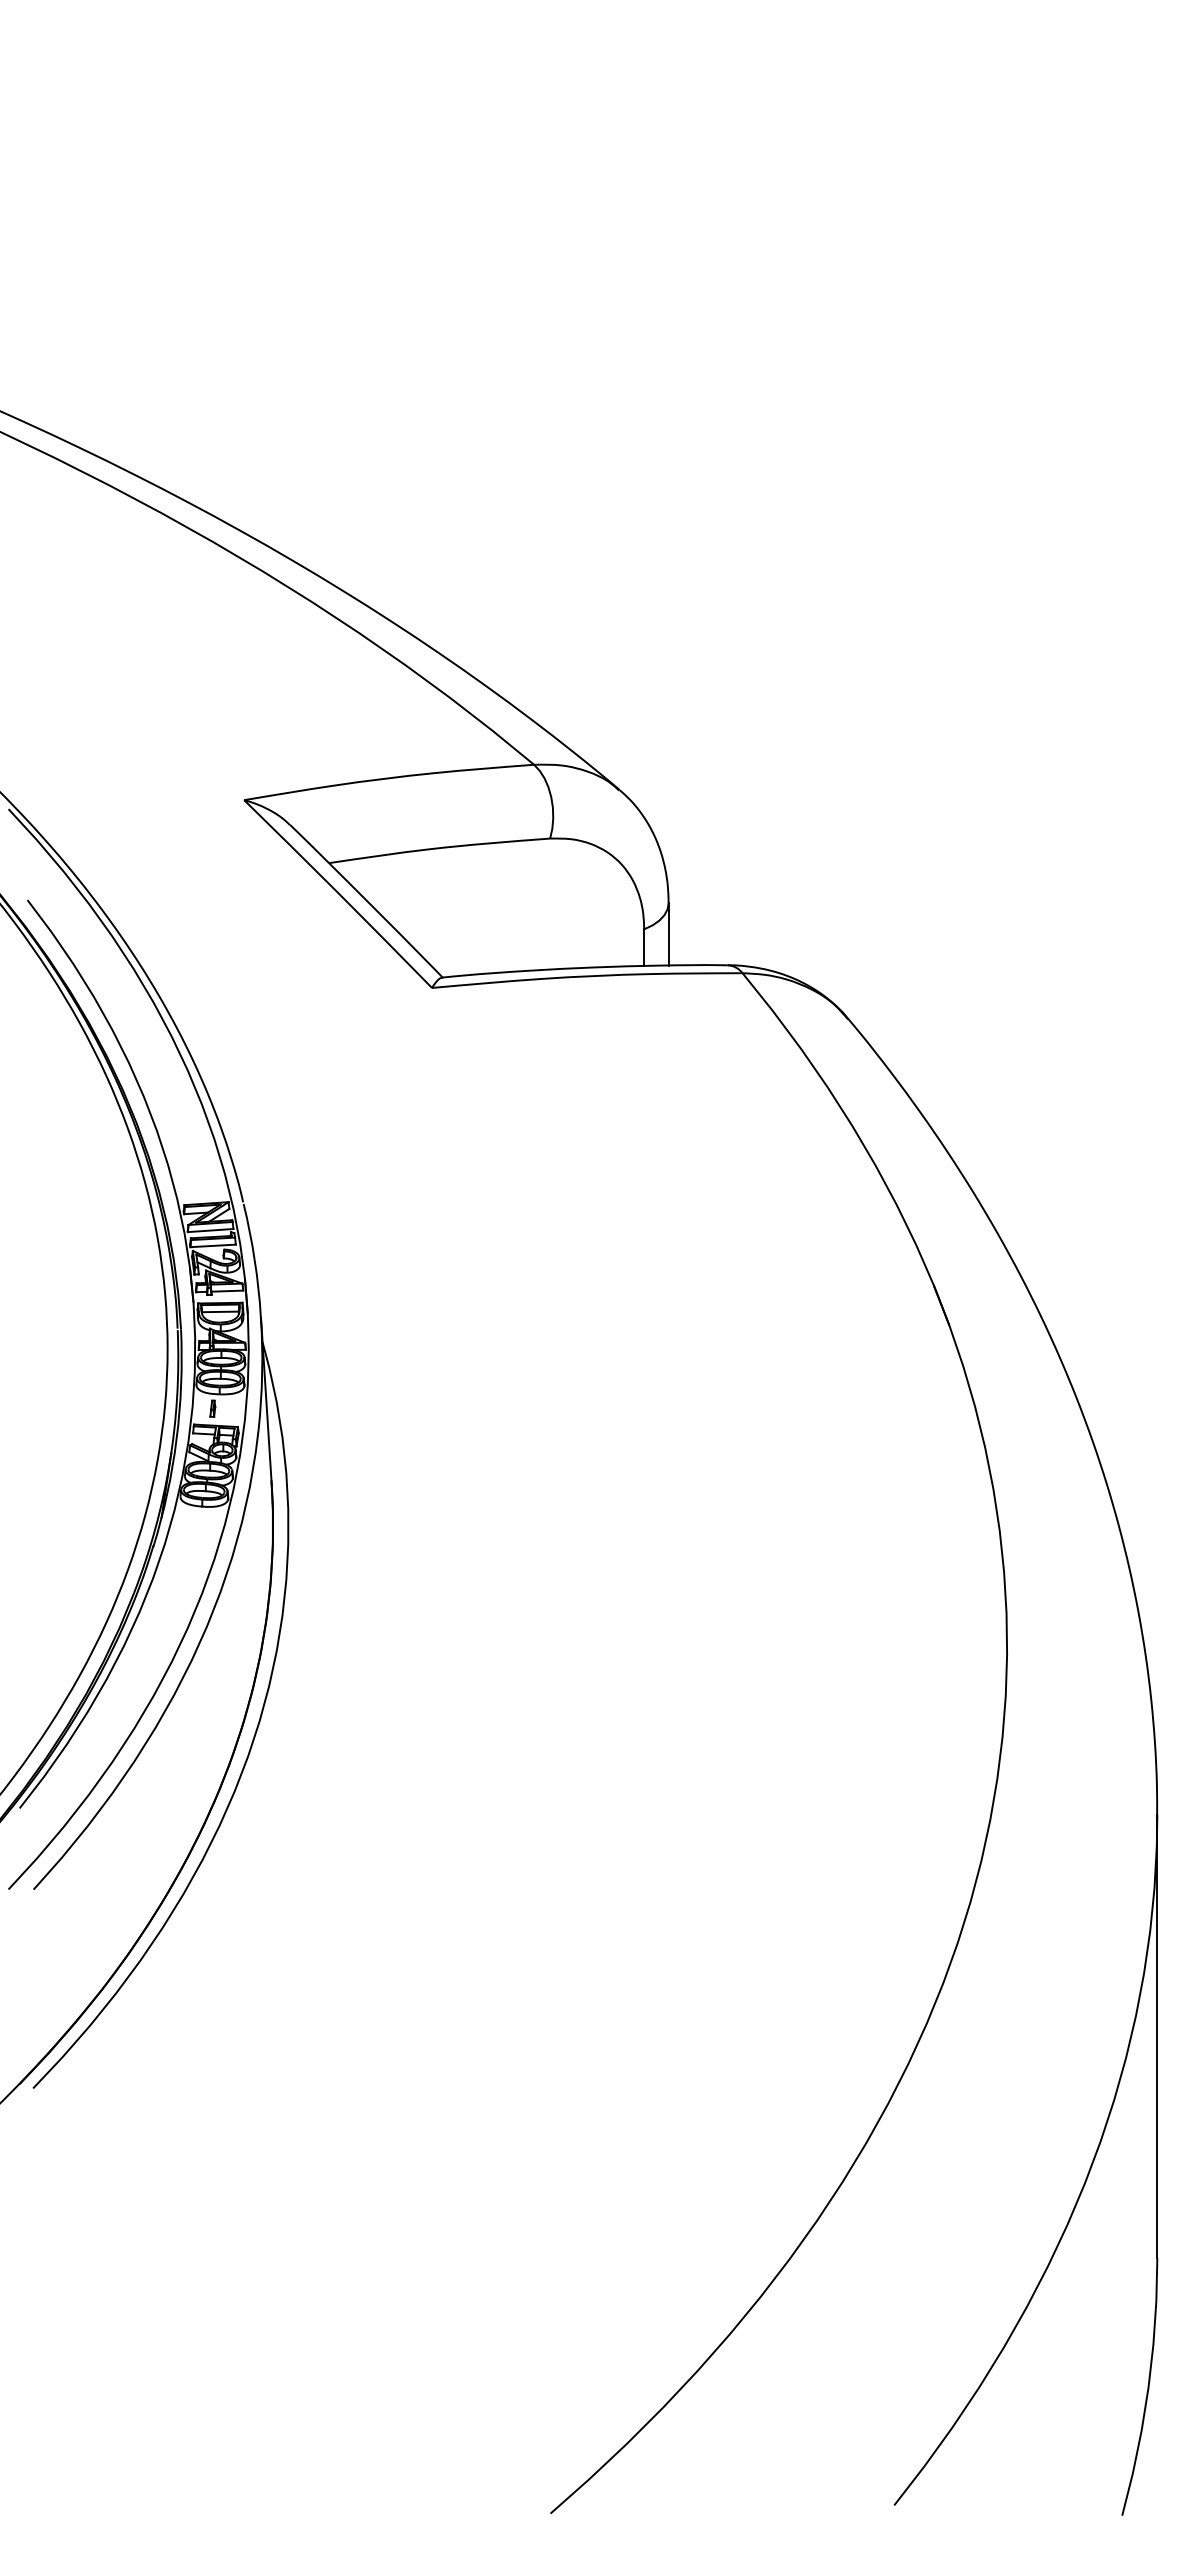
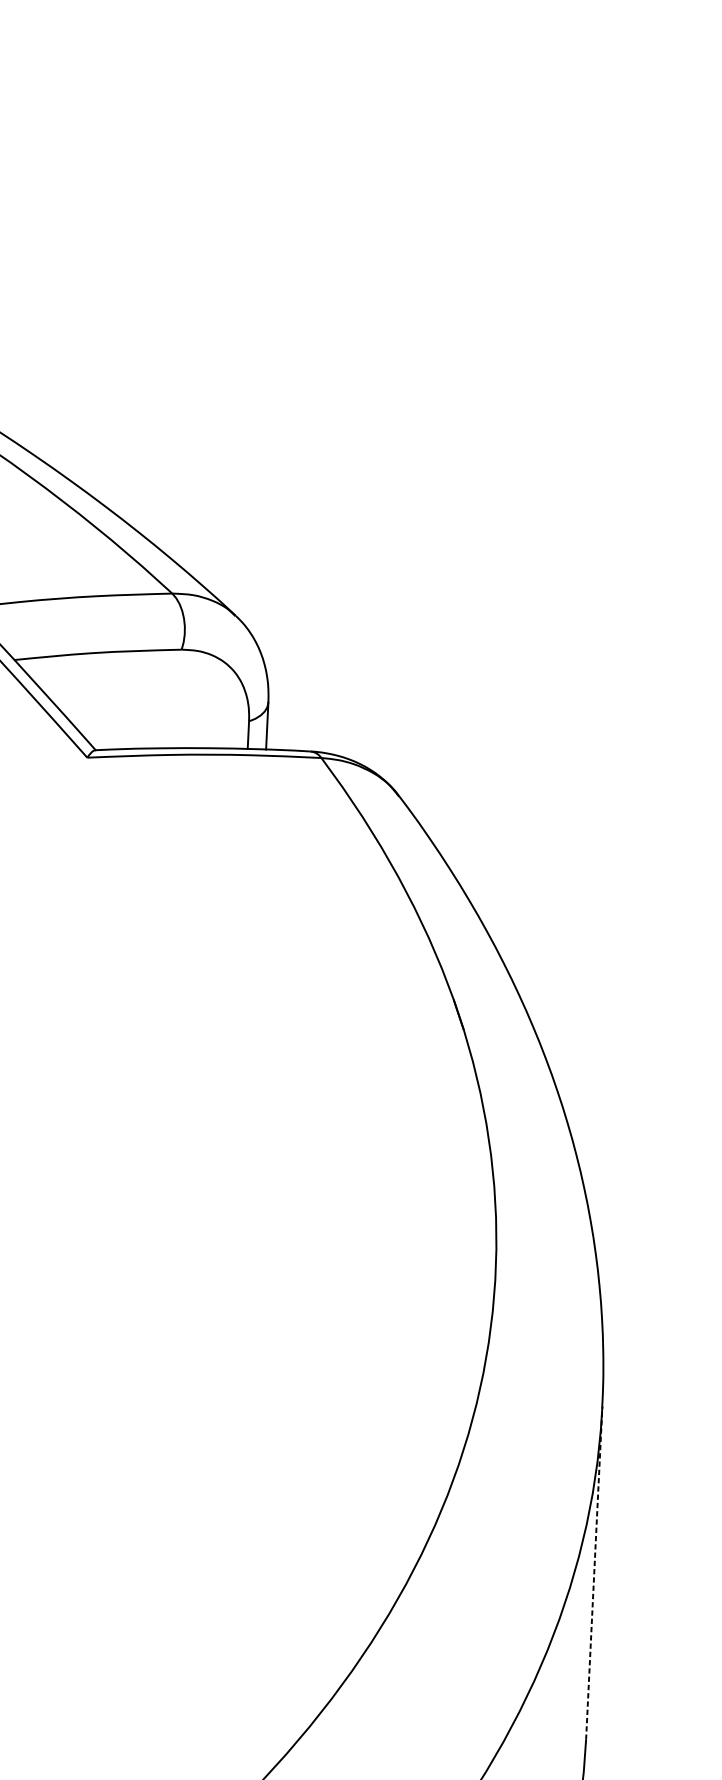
line: (1157, 2036) -> (594, 1572), solid -> dashed

